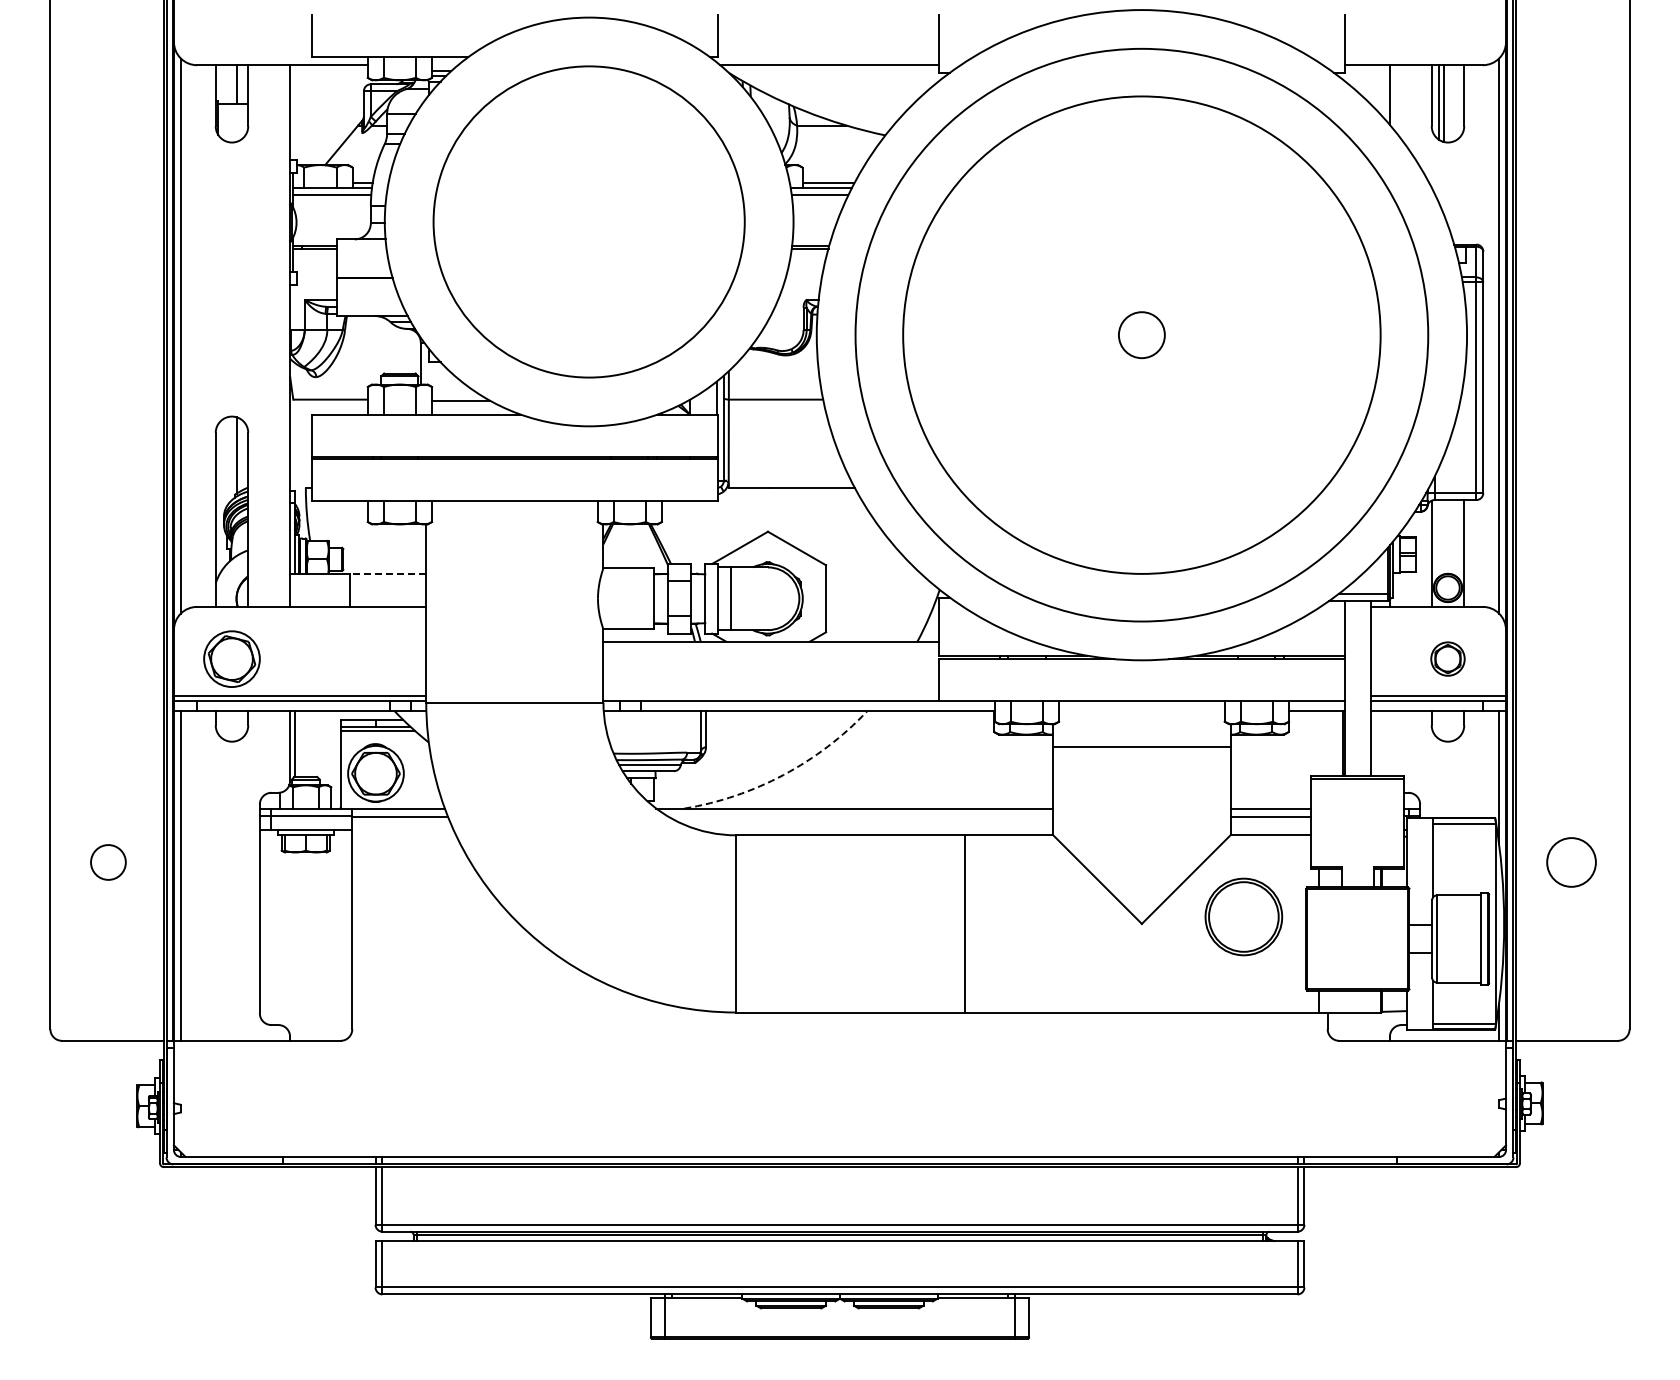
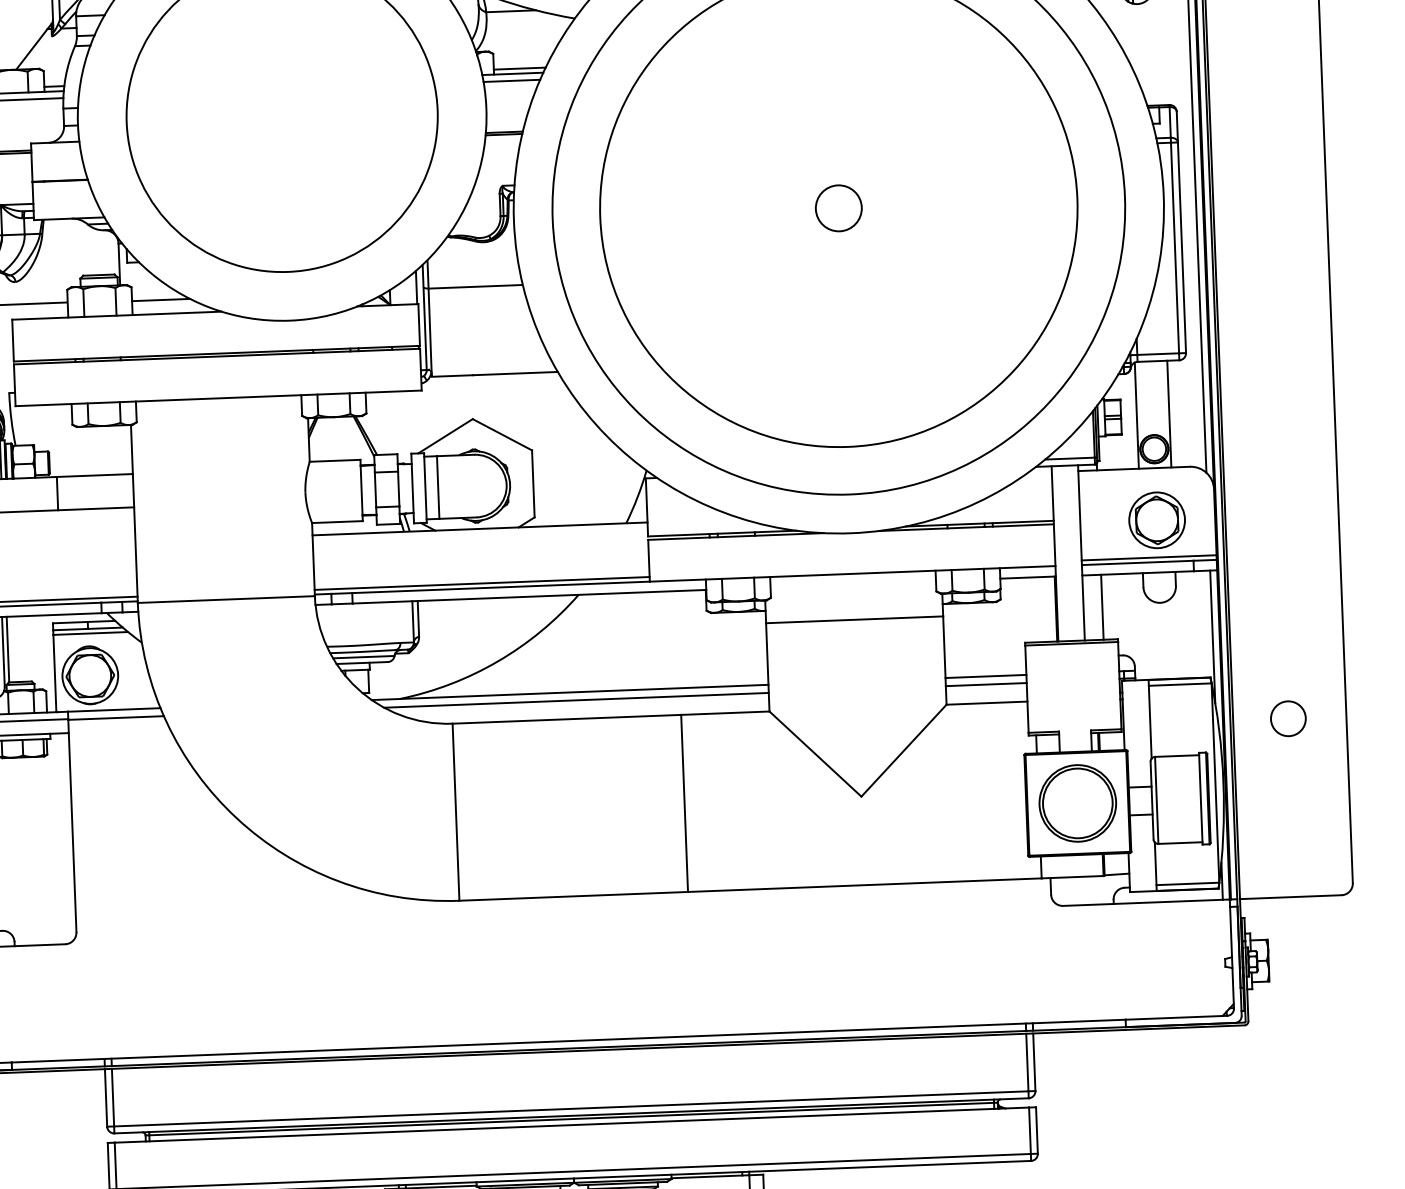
line: (387, 573) -> (94, 475), dashed -> solid
part: (1447, 658) -> (1156, 519), size x1.67
line: (770, 696) -> (481, 583), added
line: (1389, 743) -> (1101, 606), added
arc: (783, 774) -> (497, 661), dashed -> solid
line: (860, 816) -> (576, 700), added
circle: (1571, 862) -> (1288, 718), size x0.71
part: (1243, 916) -> (1077, 802), moved

